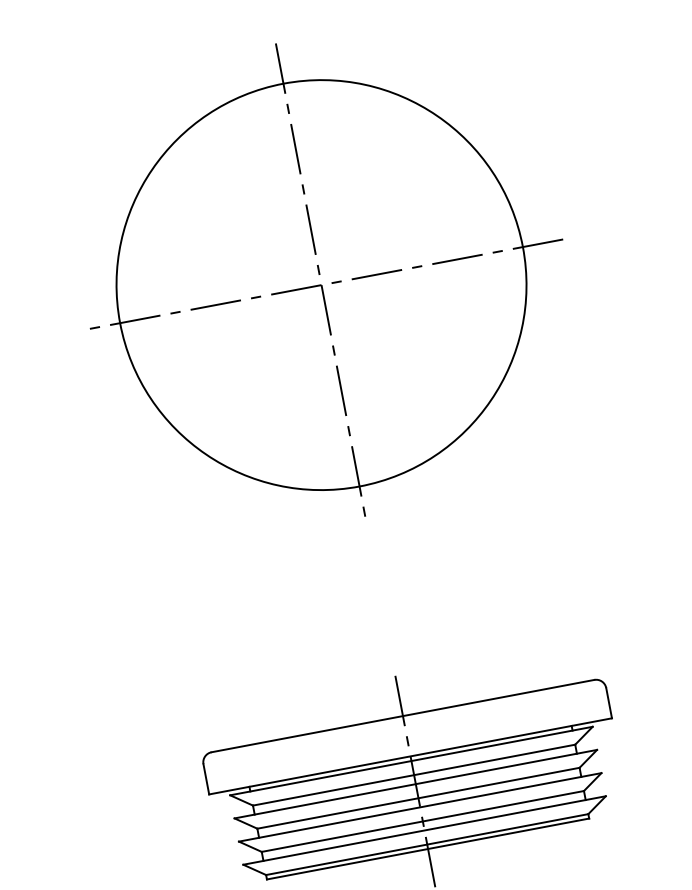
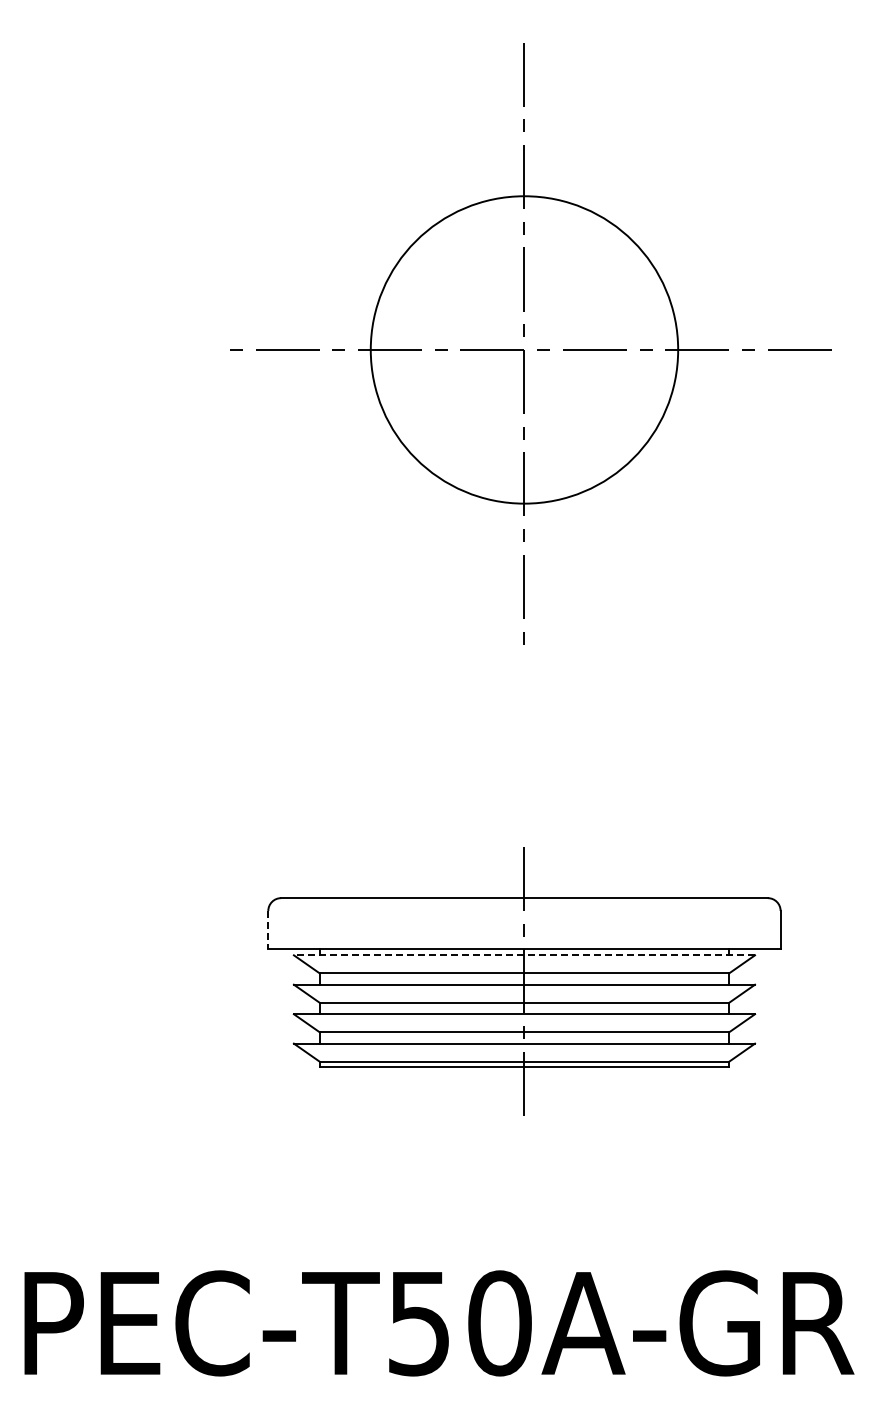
circle: (321, 284) -> (524, 349), size x0.6
line: (411, 761) -> (524, 955), solid -> dashed
line: (206, 779) -> (268, 930), solid -> dashed

